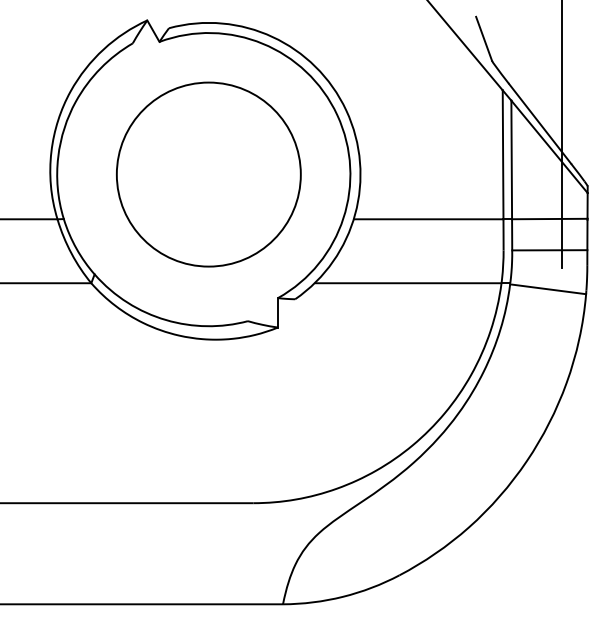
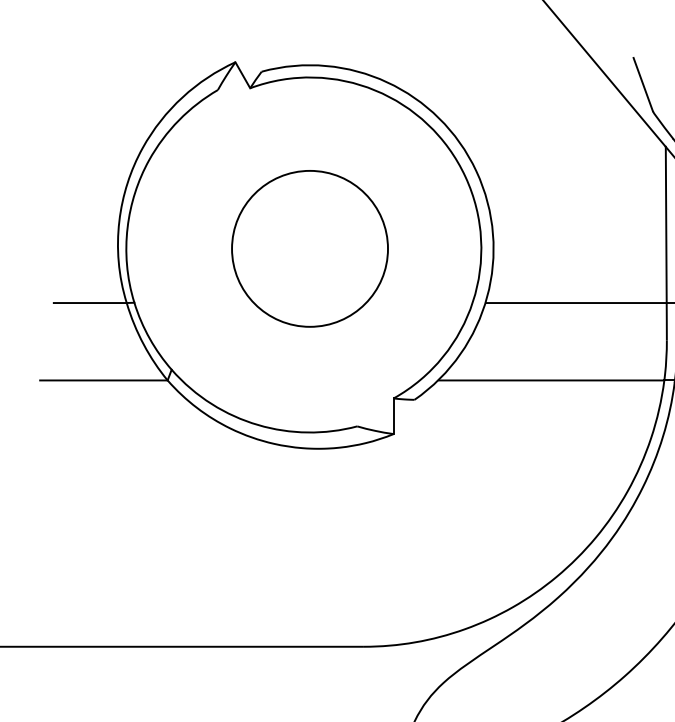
circle: (208, 174) -> (309, 248), size x0.7

